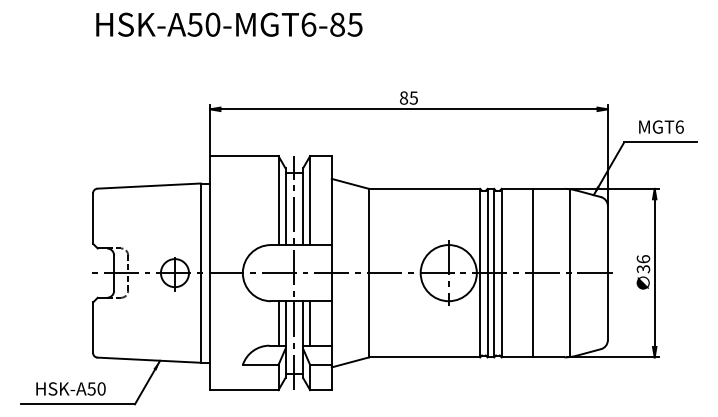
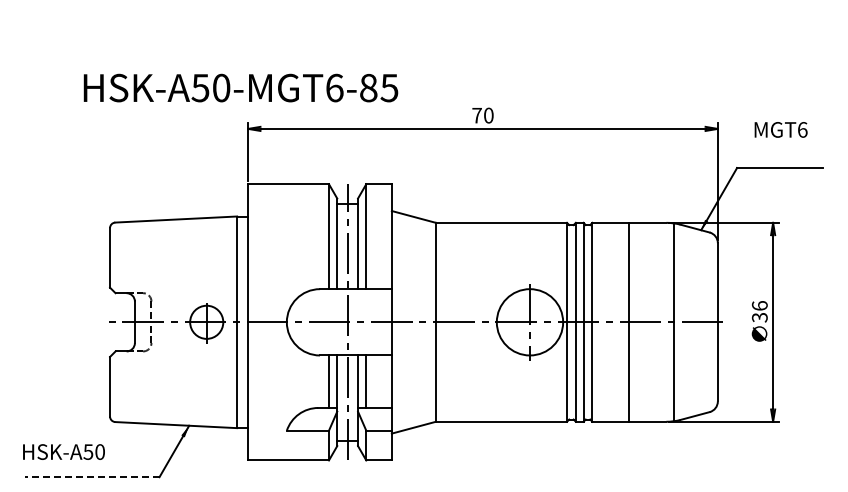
text: (228, 24) -> (240, 87), moved
text: (408, 97) -> (482, 115), 85 -> 70
text: (660, 126) -> (780, 129), moved
text: (70, 388) -> (63, 451), moved
line: (77, 404) -> (91, 477), solid -> dashed

